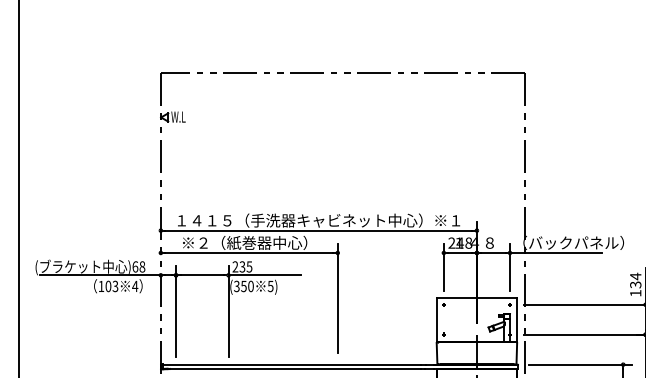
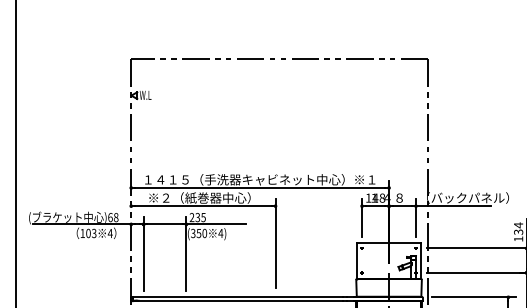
text: (451, 242) -> (368, 197), 248 -> 148
text: (270, 286) -> (220, 233), 5) -> 4)

